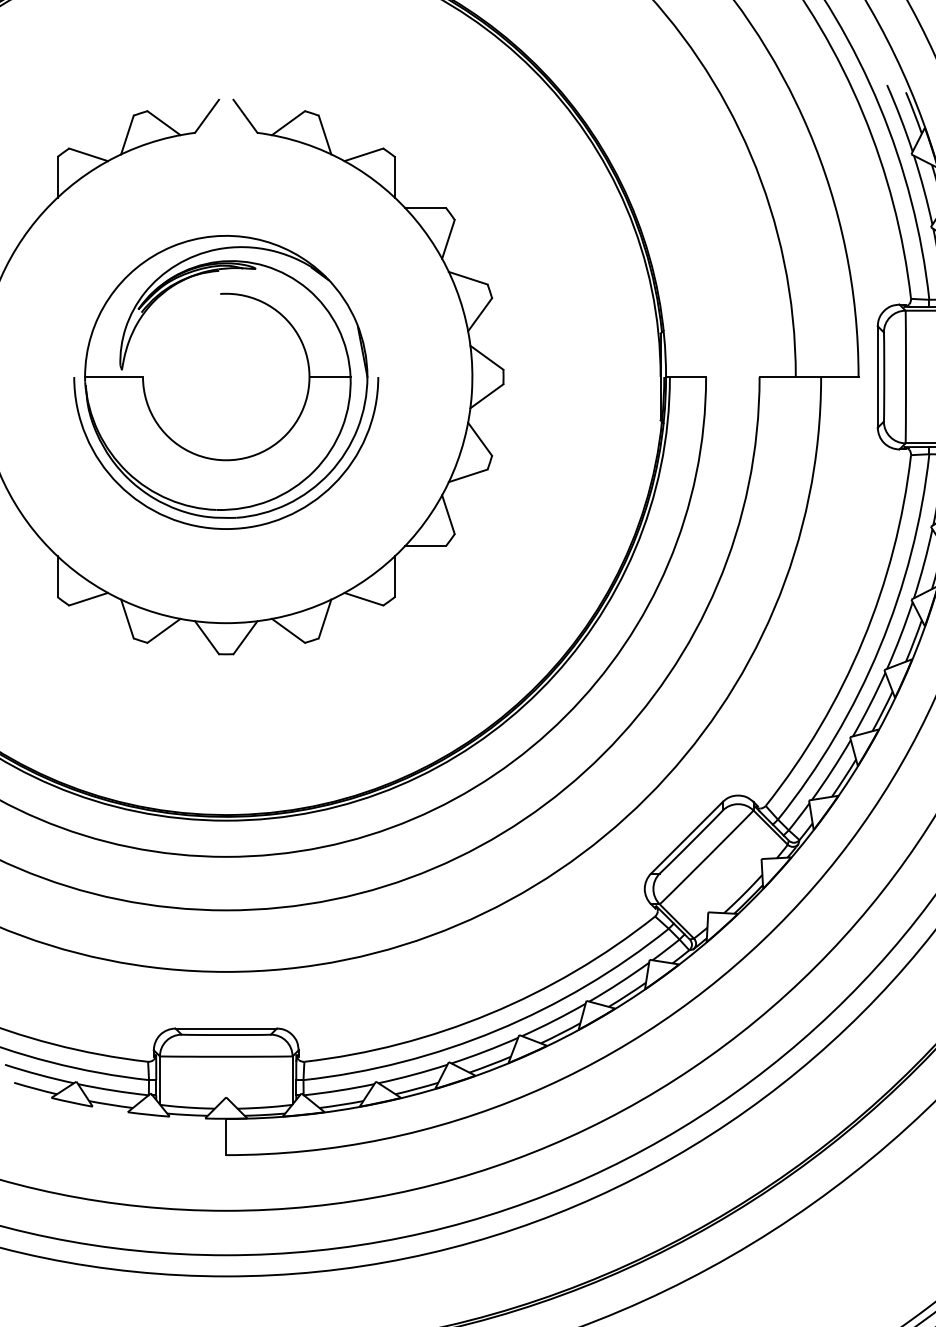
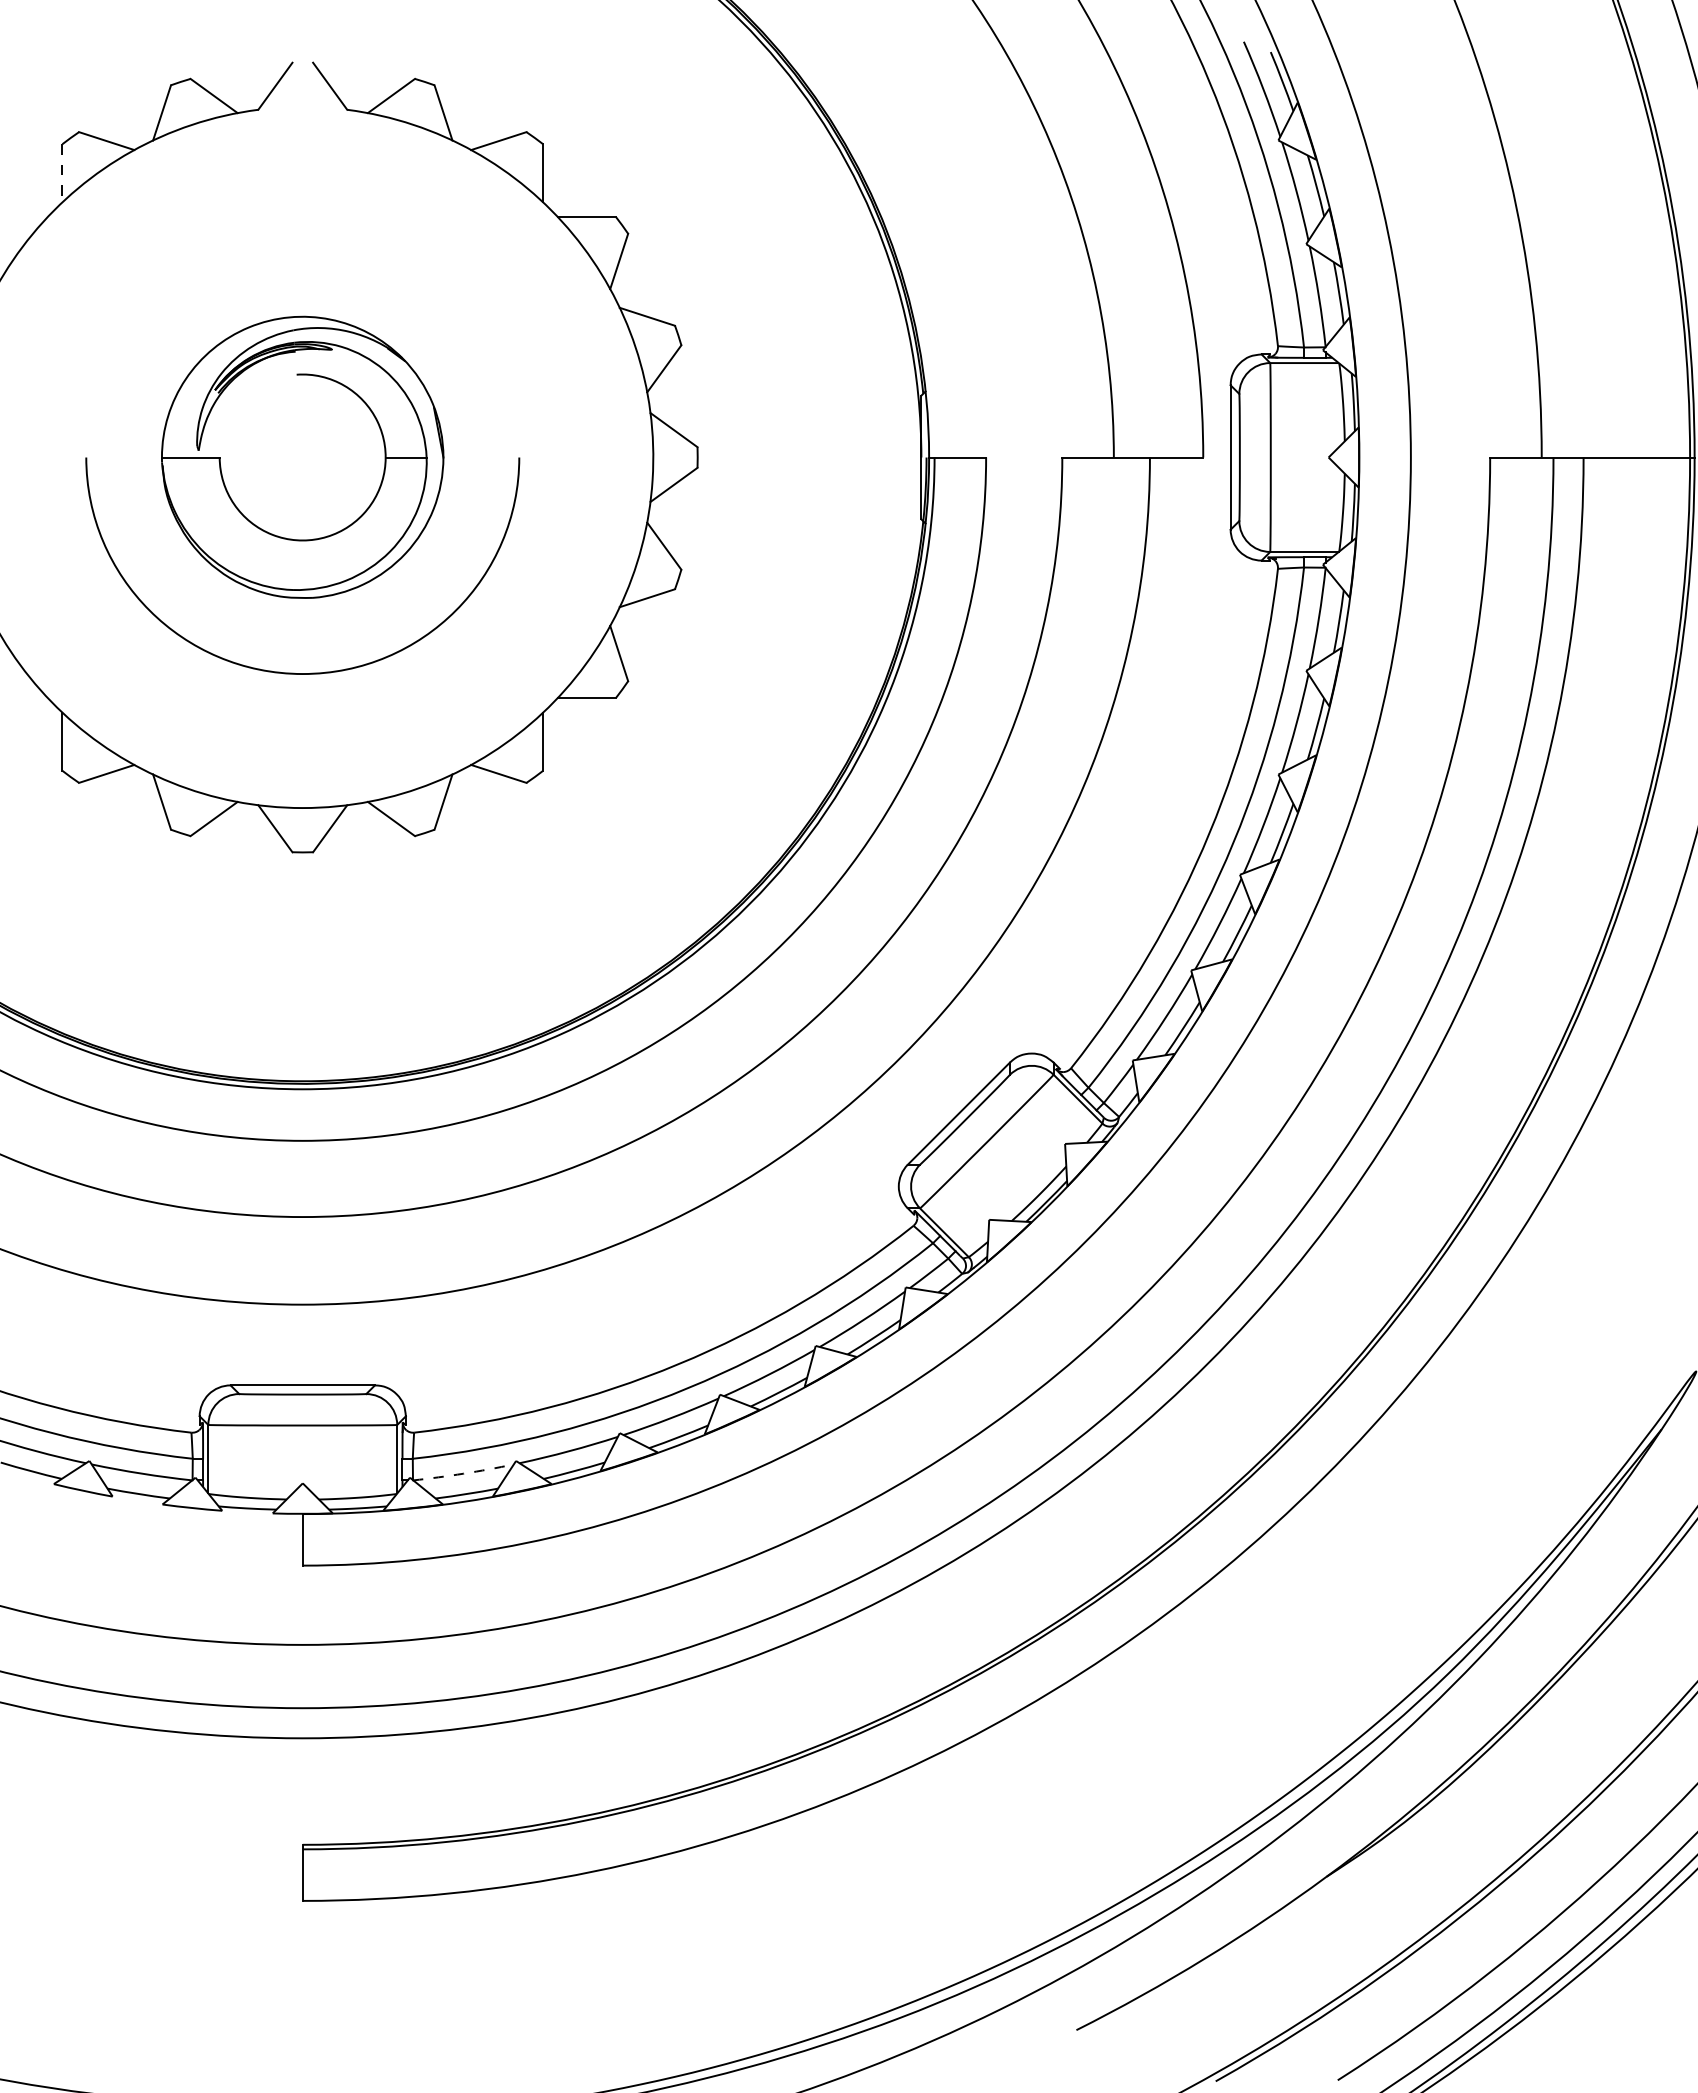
line: (57, 177) -> (62, 173), solid -> dashed
part: (226, 377) -> (302, 457), size x0.7
arc: (339, 1090) -> (463, 1473), solid -> dashed

